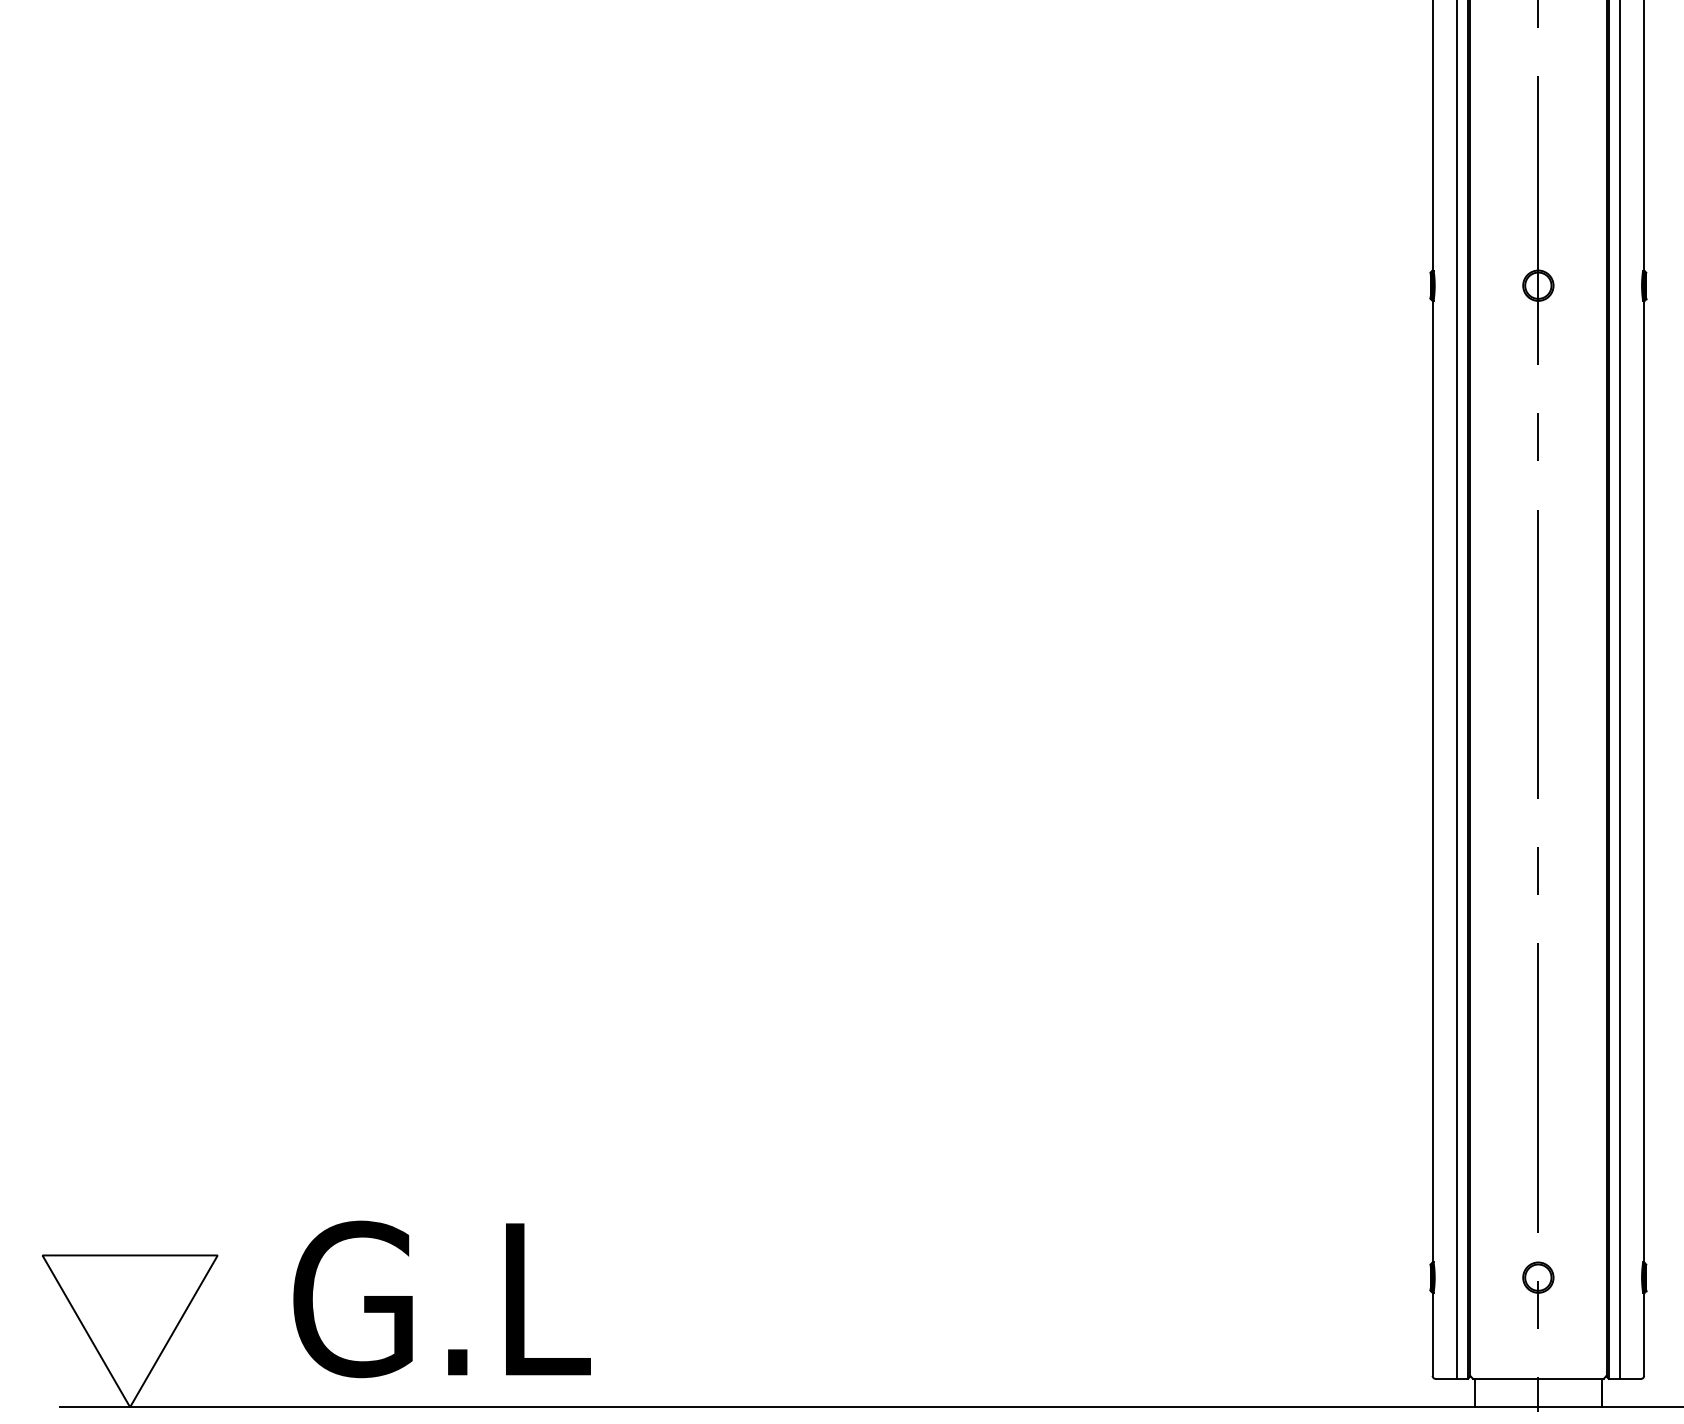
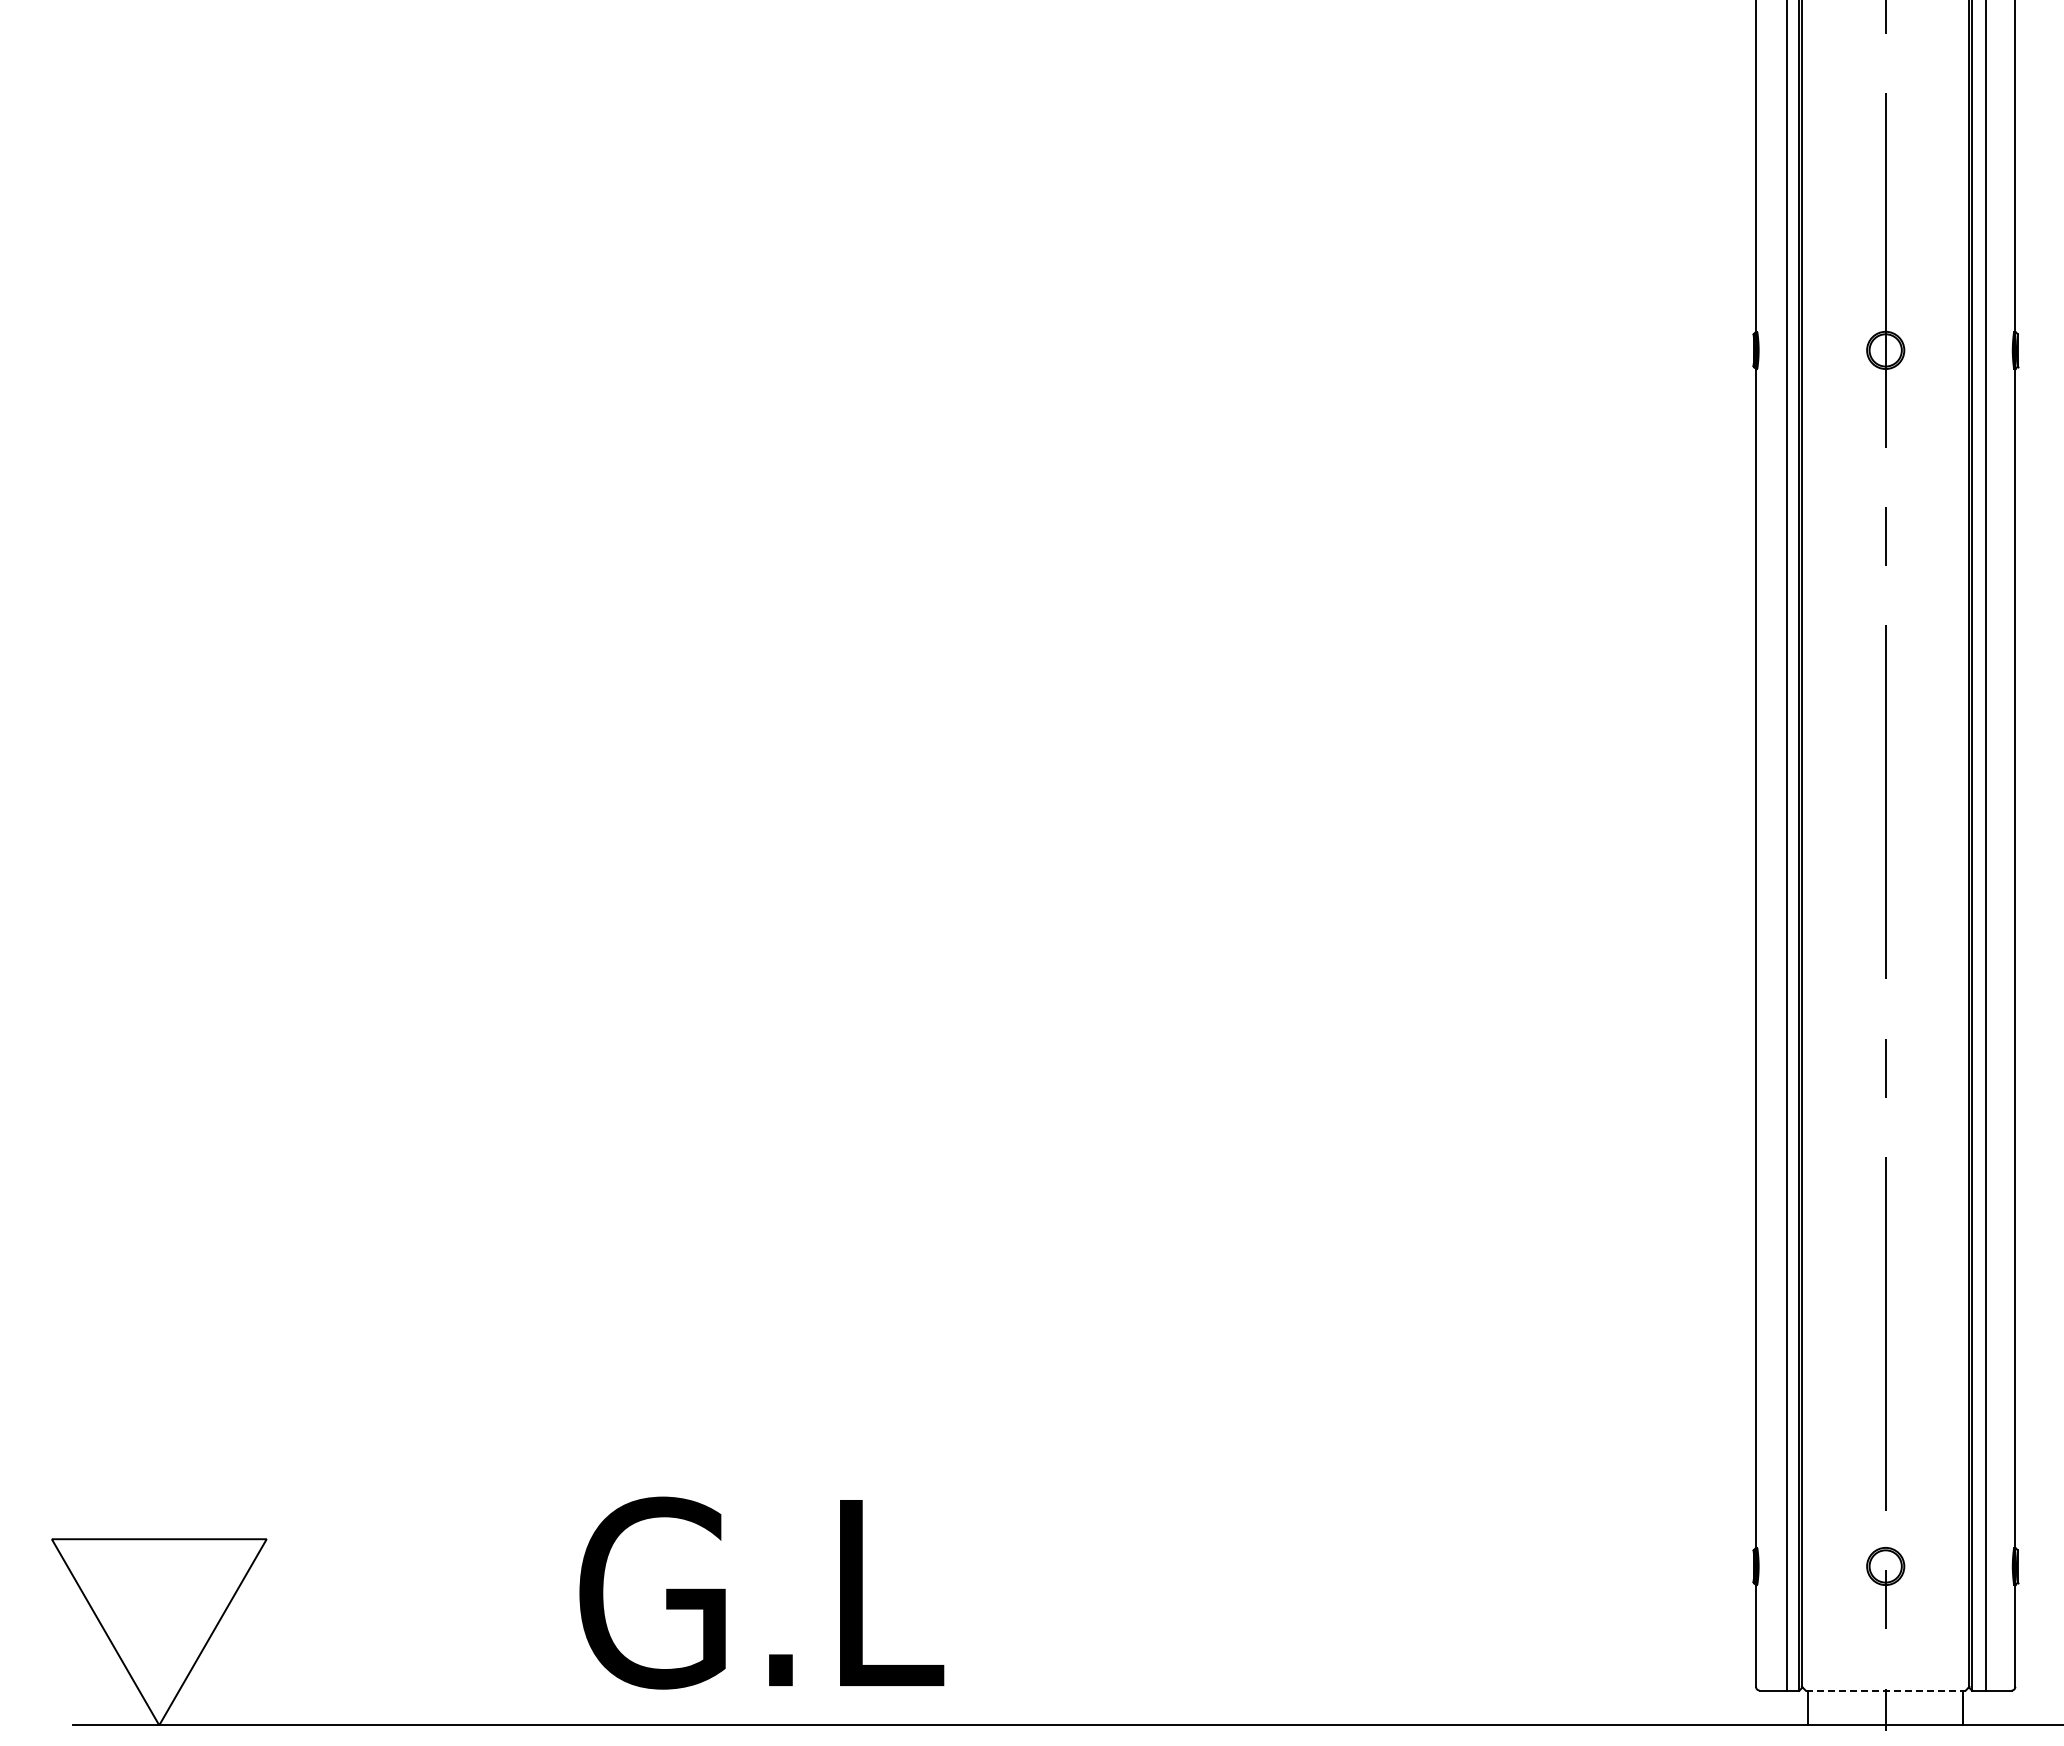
text: (441, 1298) -> (761, 1592), moved
line: (1539, 1378) -> (1886, 1690), solid -> dashed

